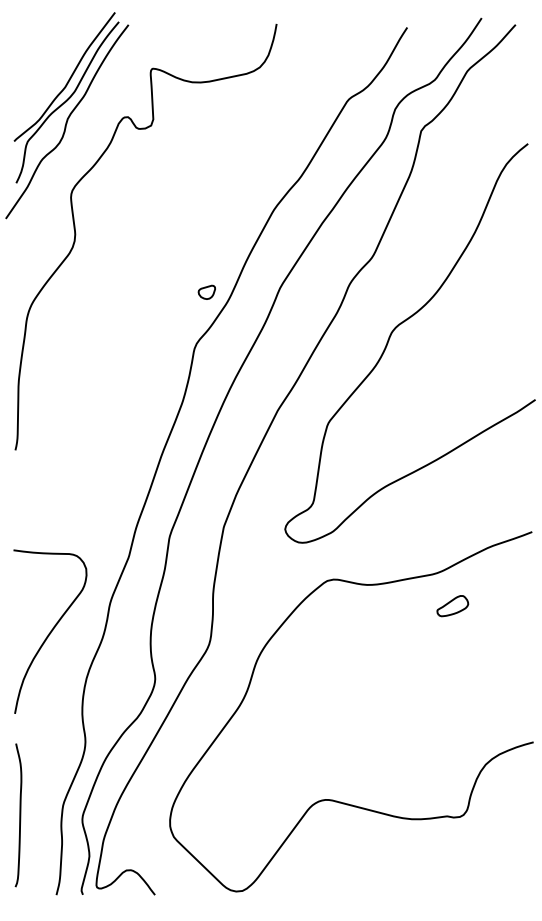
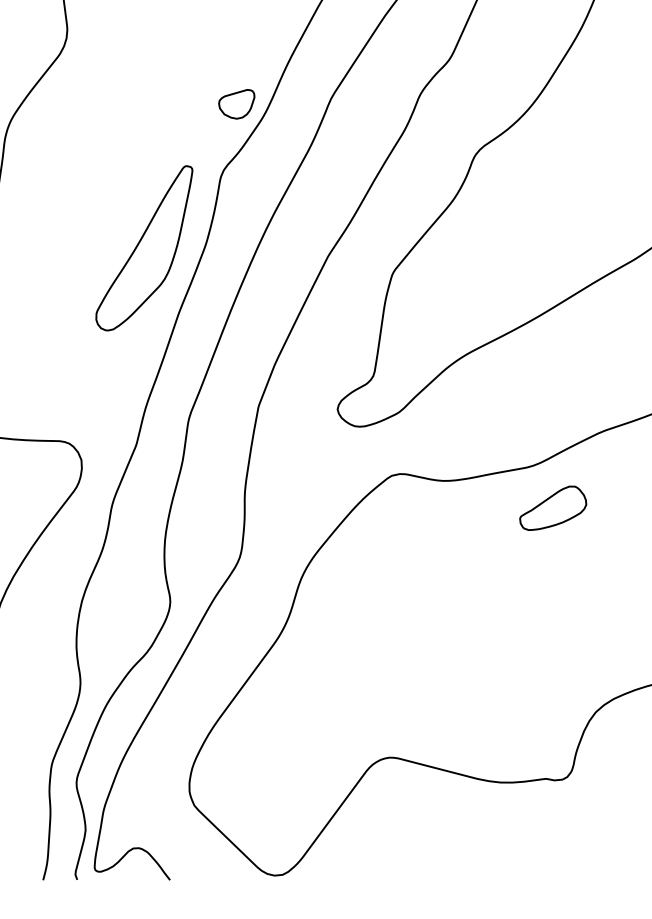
part: (206, 292) -> (236, 104), size x1.67
part: (134, 403) -> (143, 247), added
part: (452, 605) -> (552, 507), size x1.67

